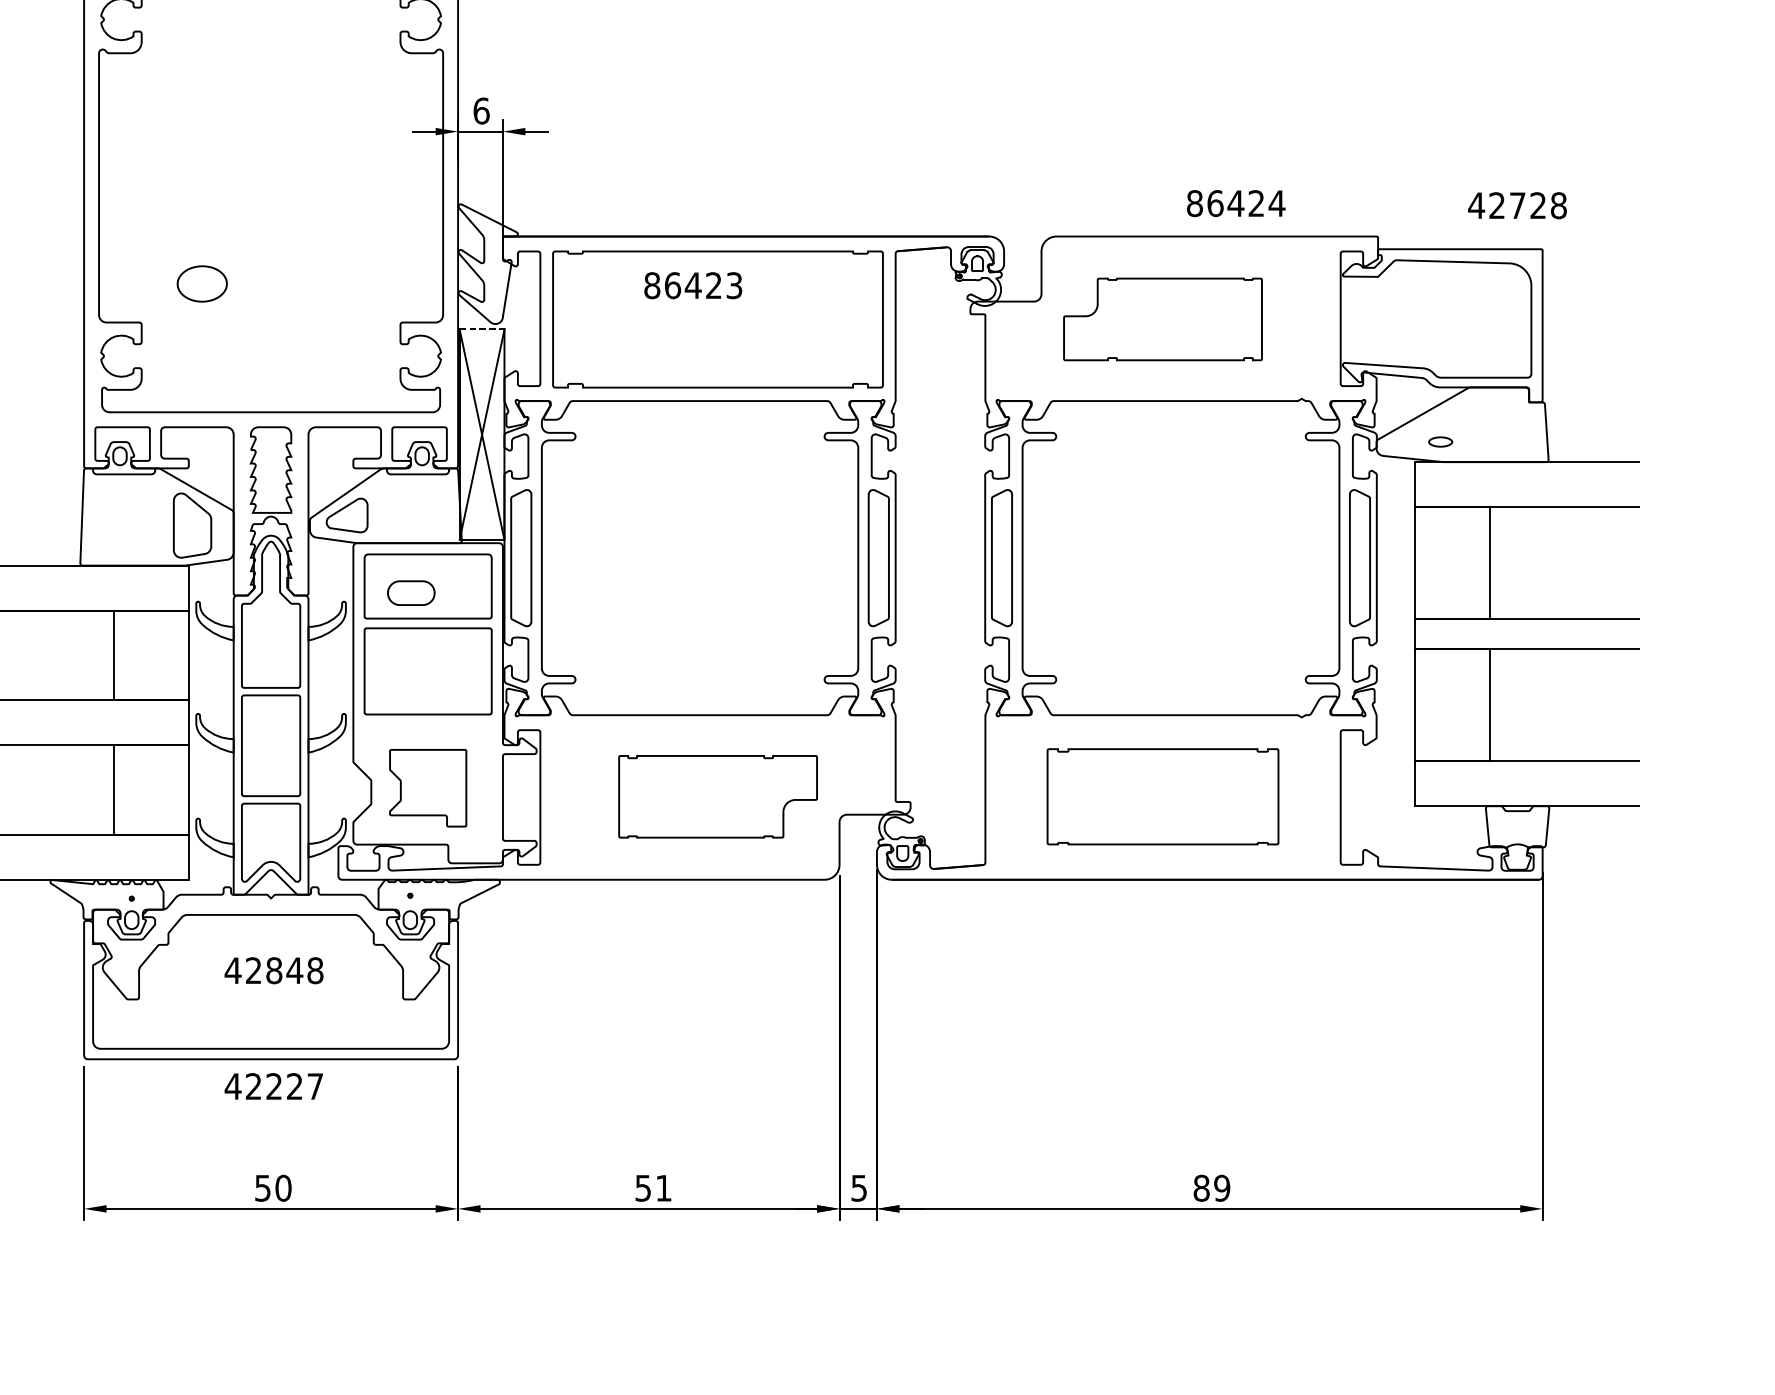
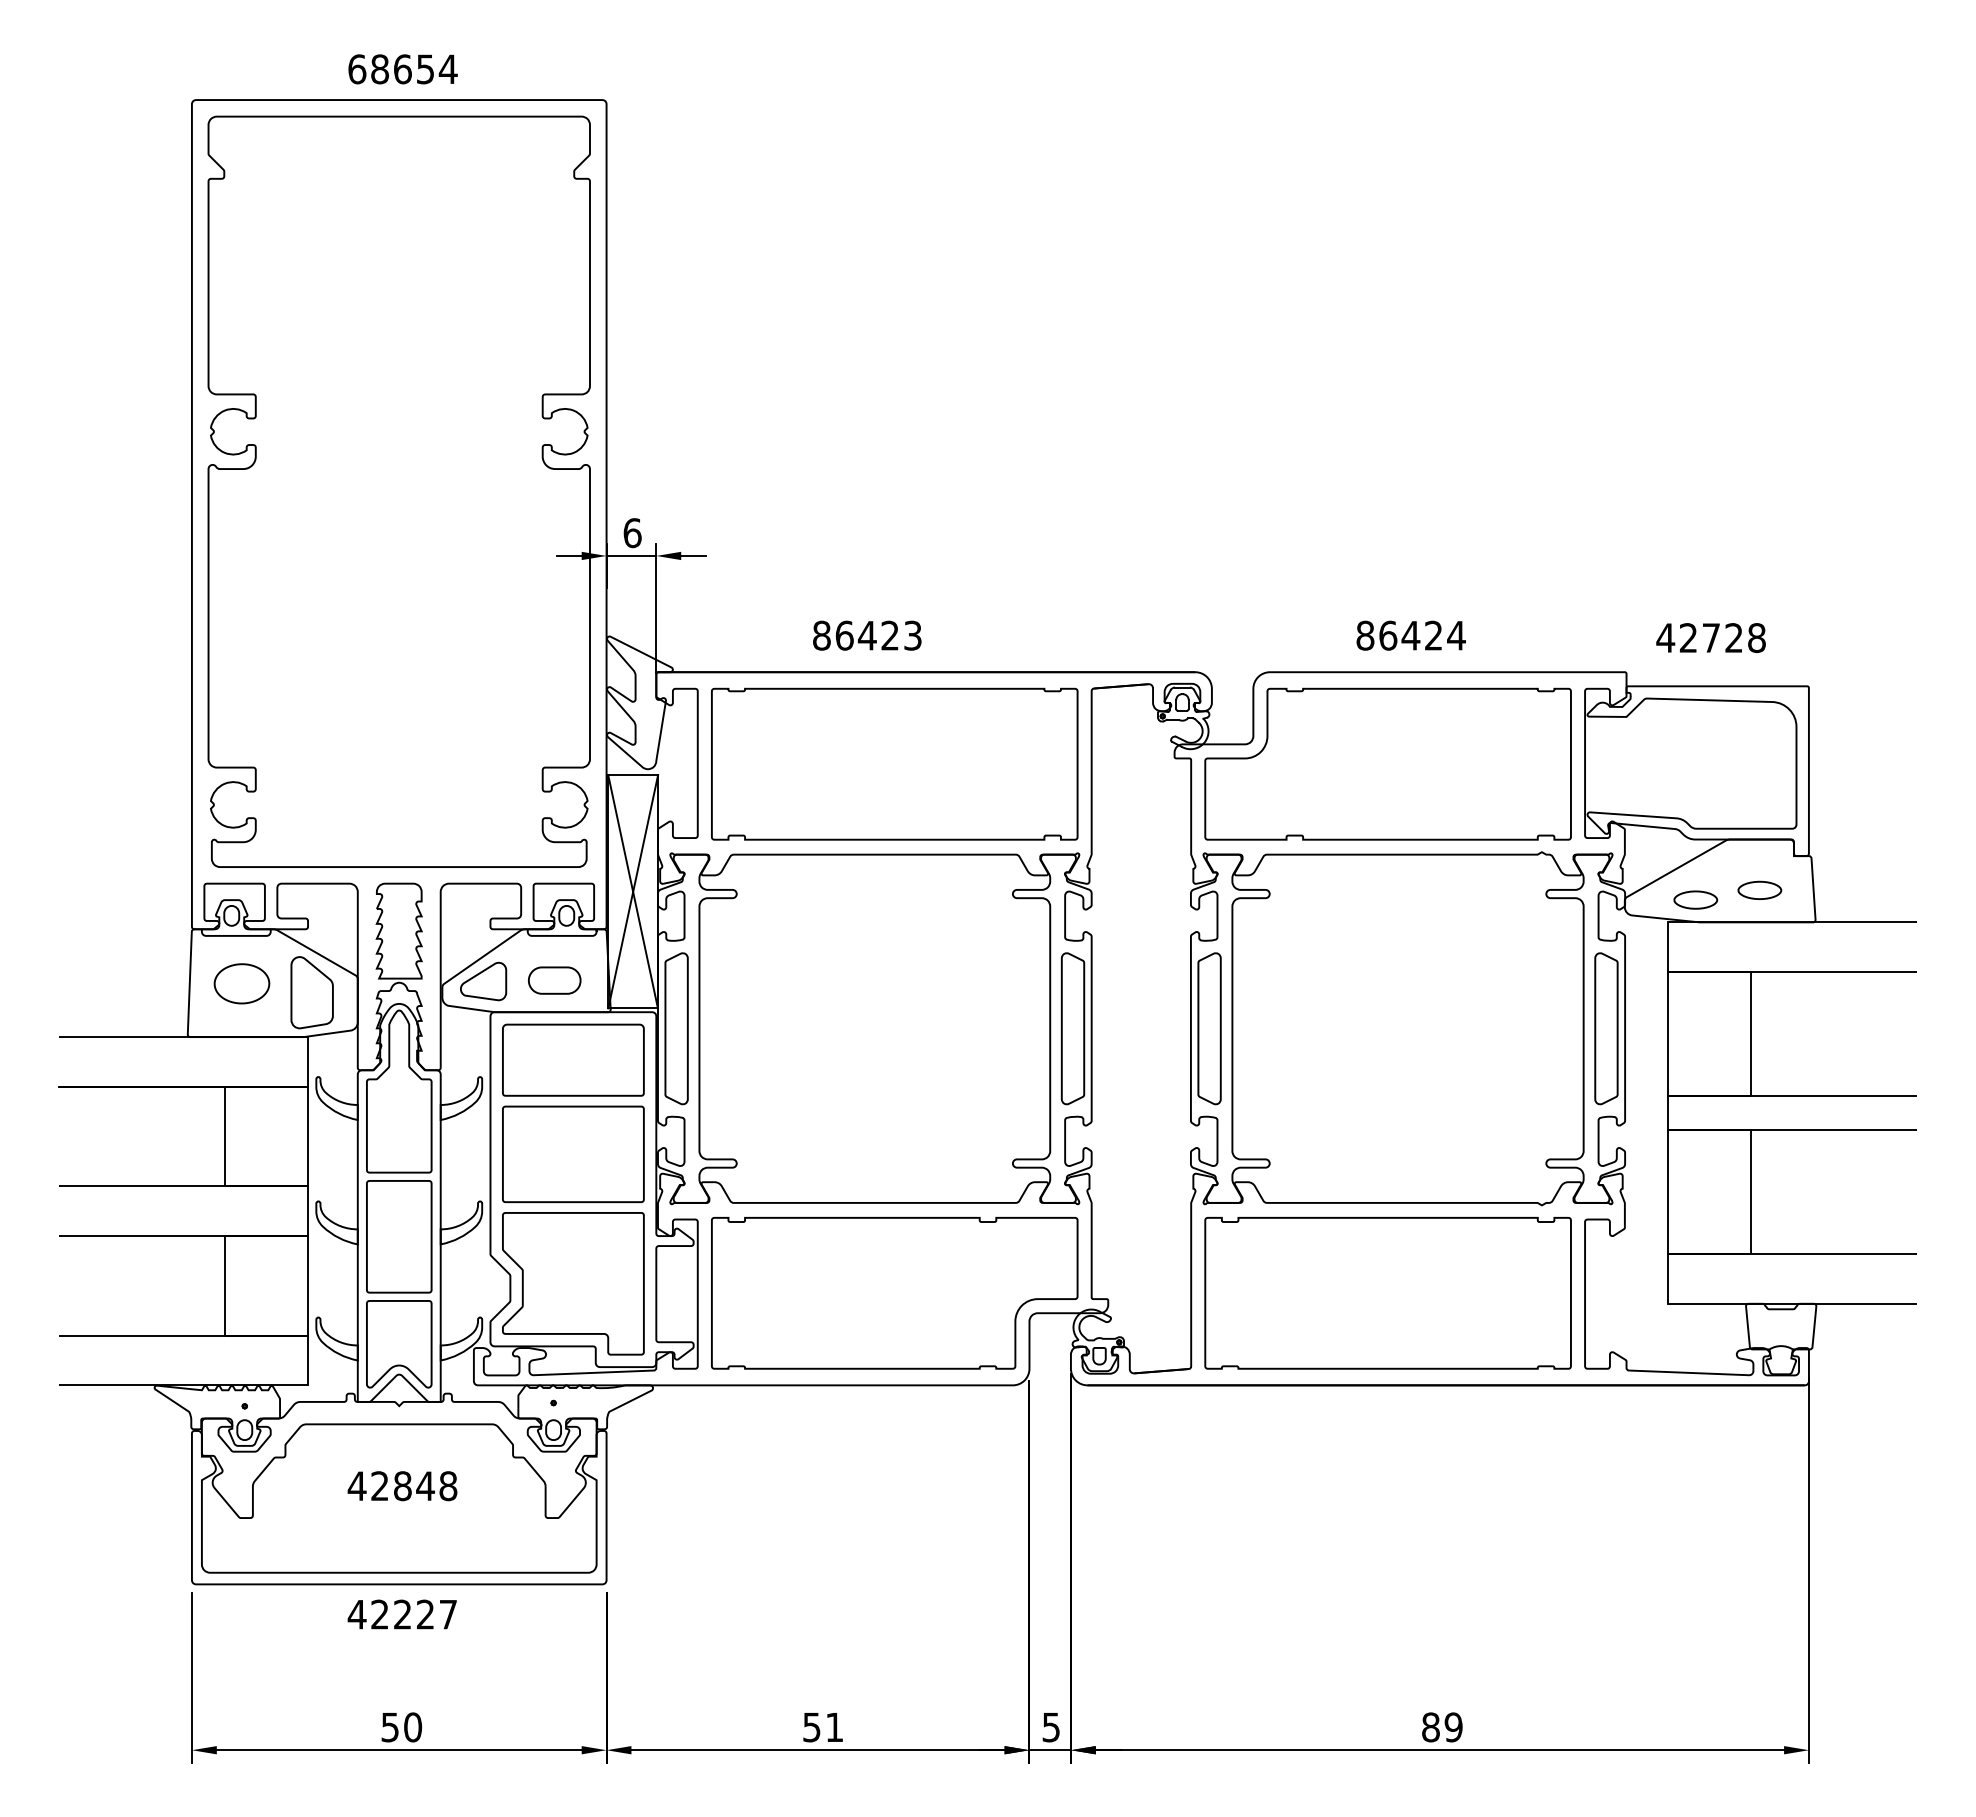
text: (1235, 203) -> (1410, 635), moved
text: (1516, 205) -> (1710, 637), moved
part: (201, 283) -> (241, 983), moved
text: (693, 285) -> (867, 635), moved
part: (1162, 318) -> (1387, 763), size x1.67
line: (482, 328) -> (633, 774), dashed -> solid
part: (1498, 432) -> (1759, 889), added
part: (1440, 441) -> (1695, 899), size x1.67
part: (411, 593) -> (554, 980), moved
part: (428, 787) -> (573, 1283), size x1.67
part: (717, 796) -> (894, 1293), size x1.67
part: (1162, 796) -> (1387, 1293), size x1.43

